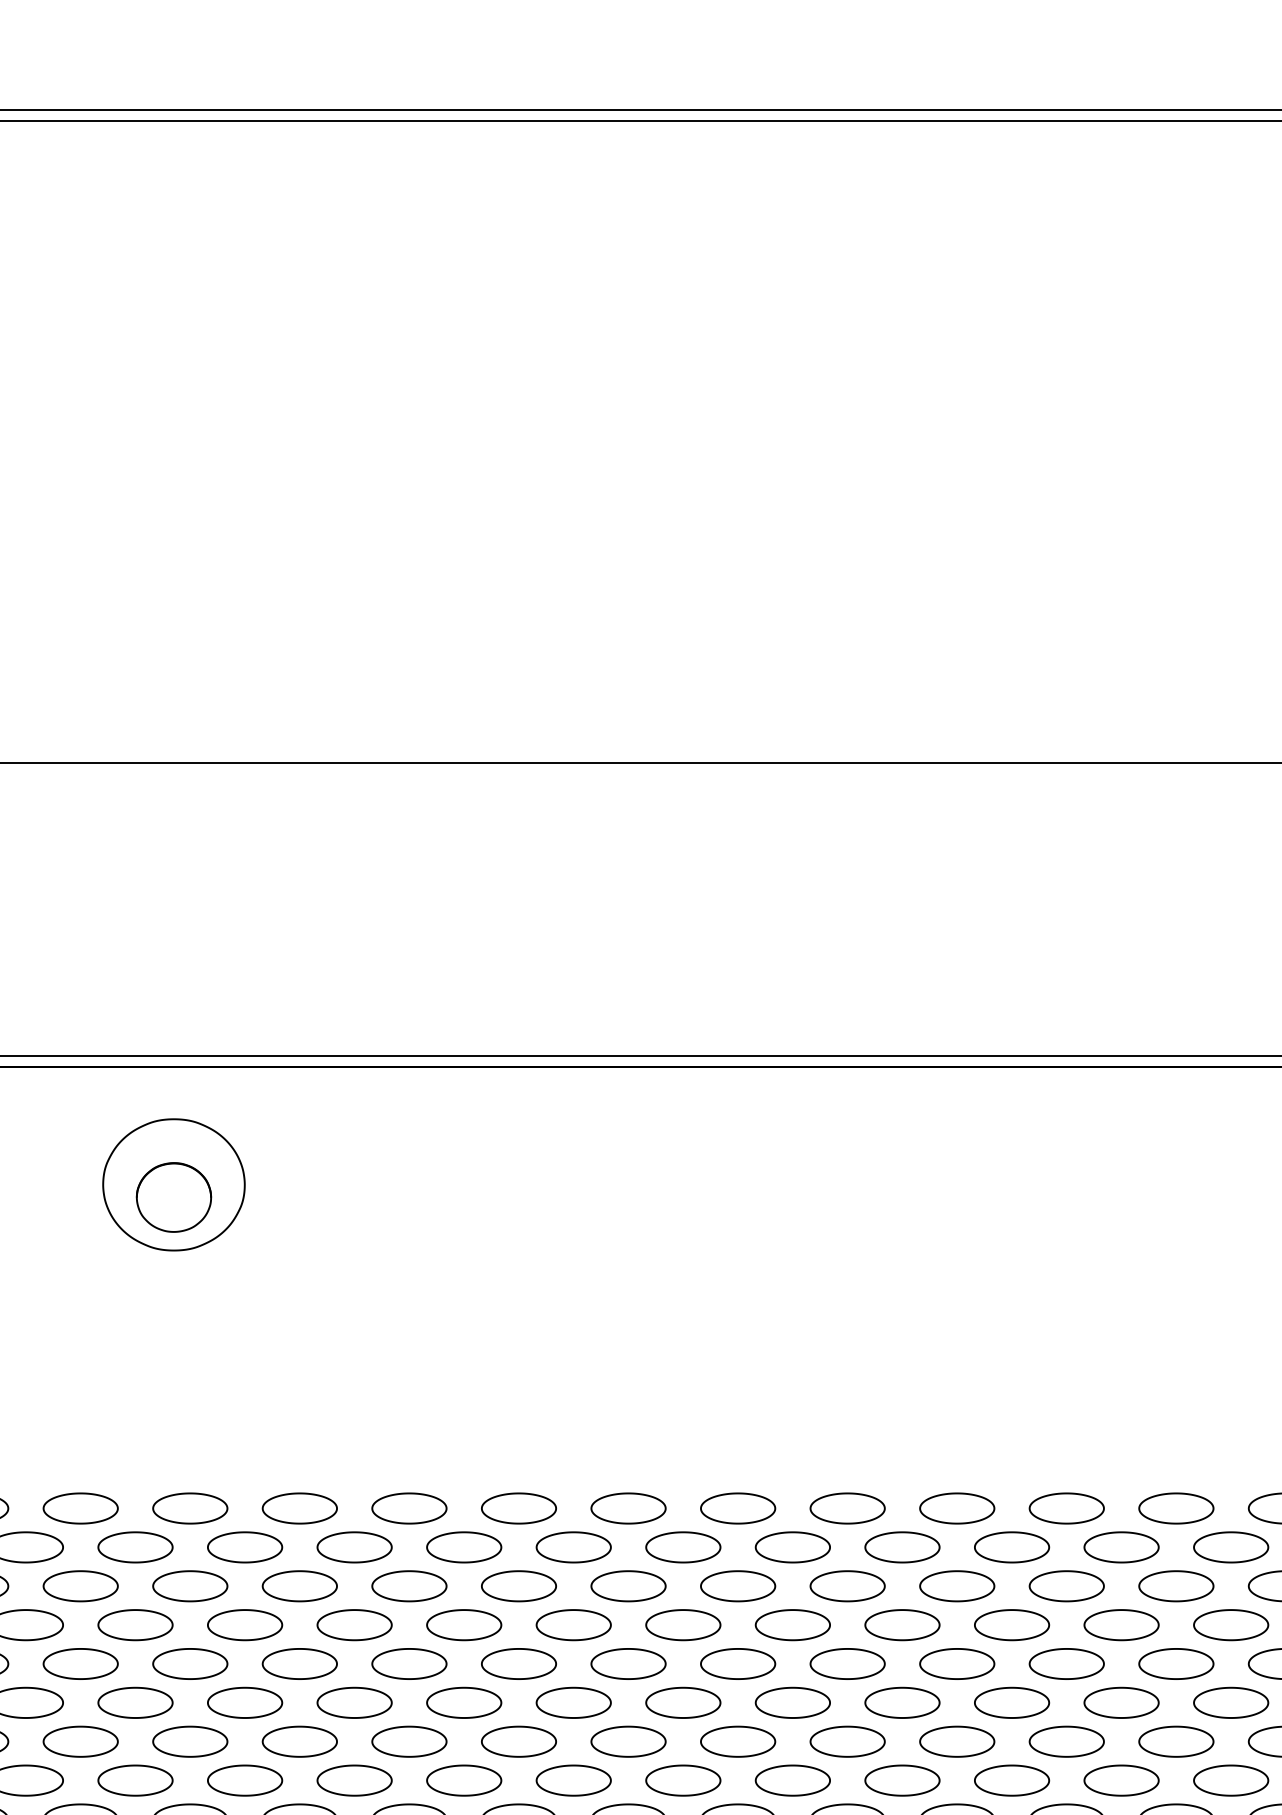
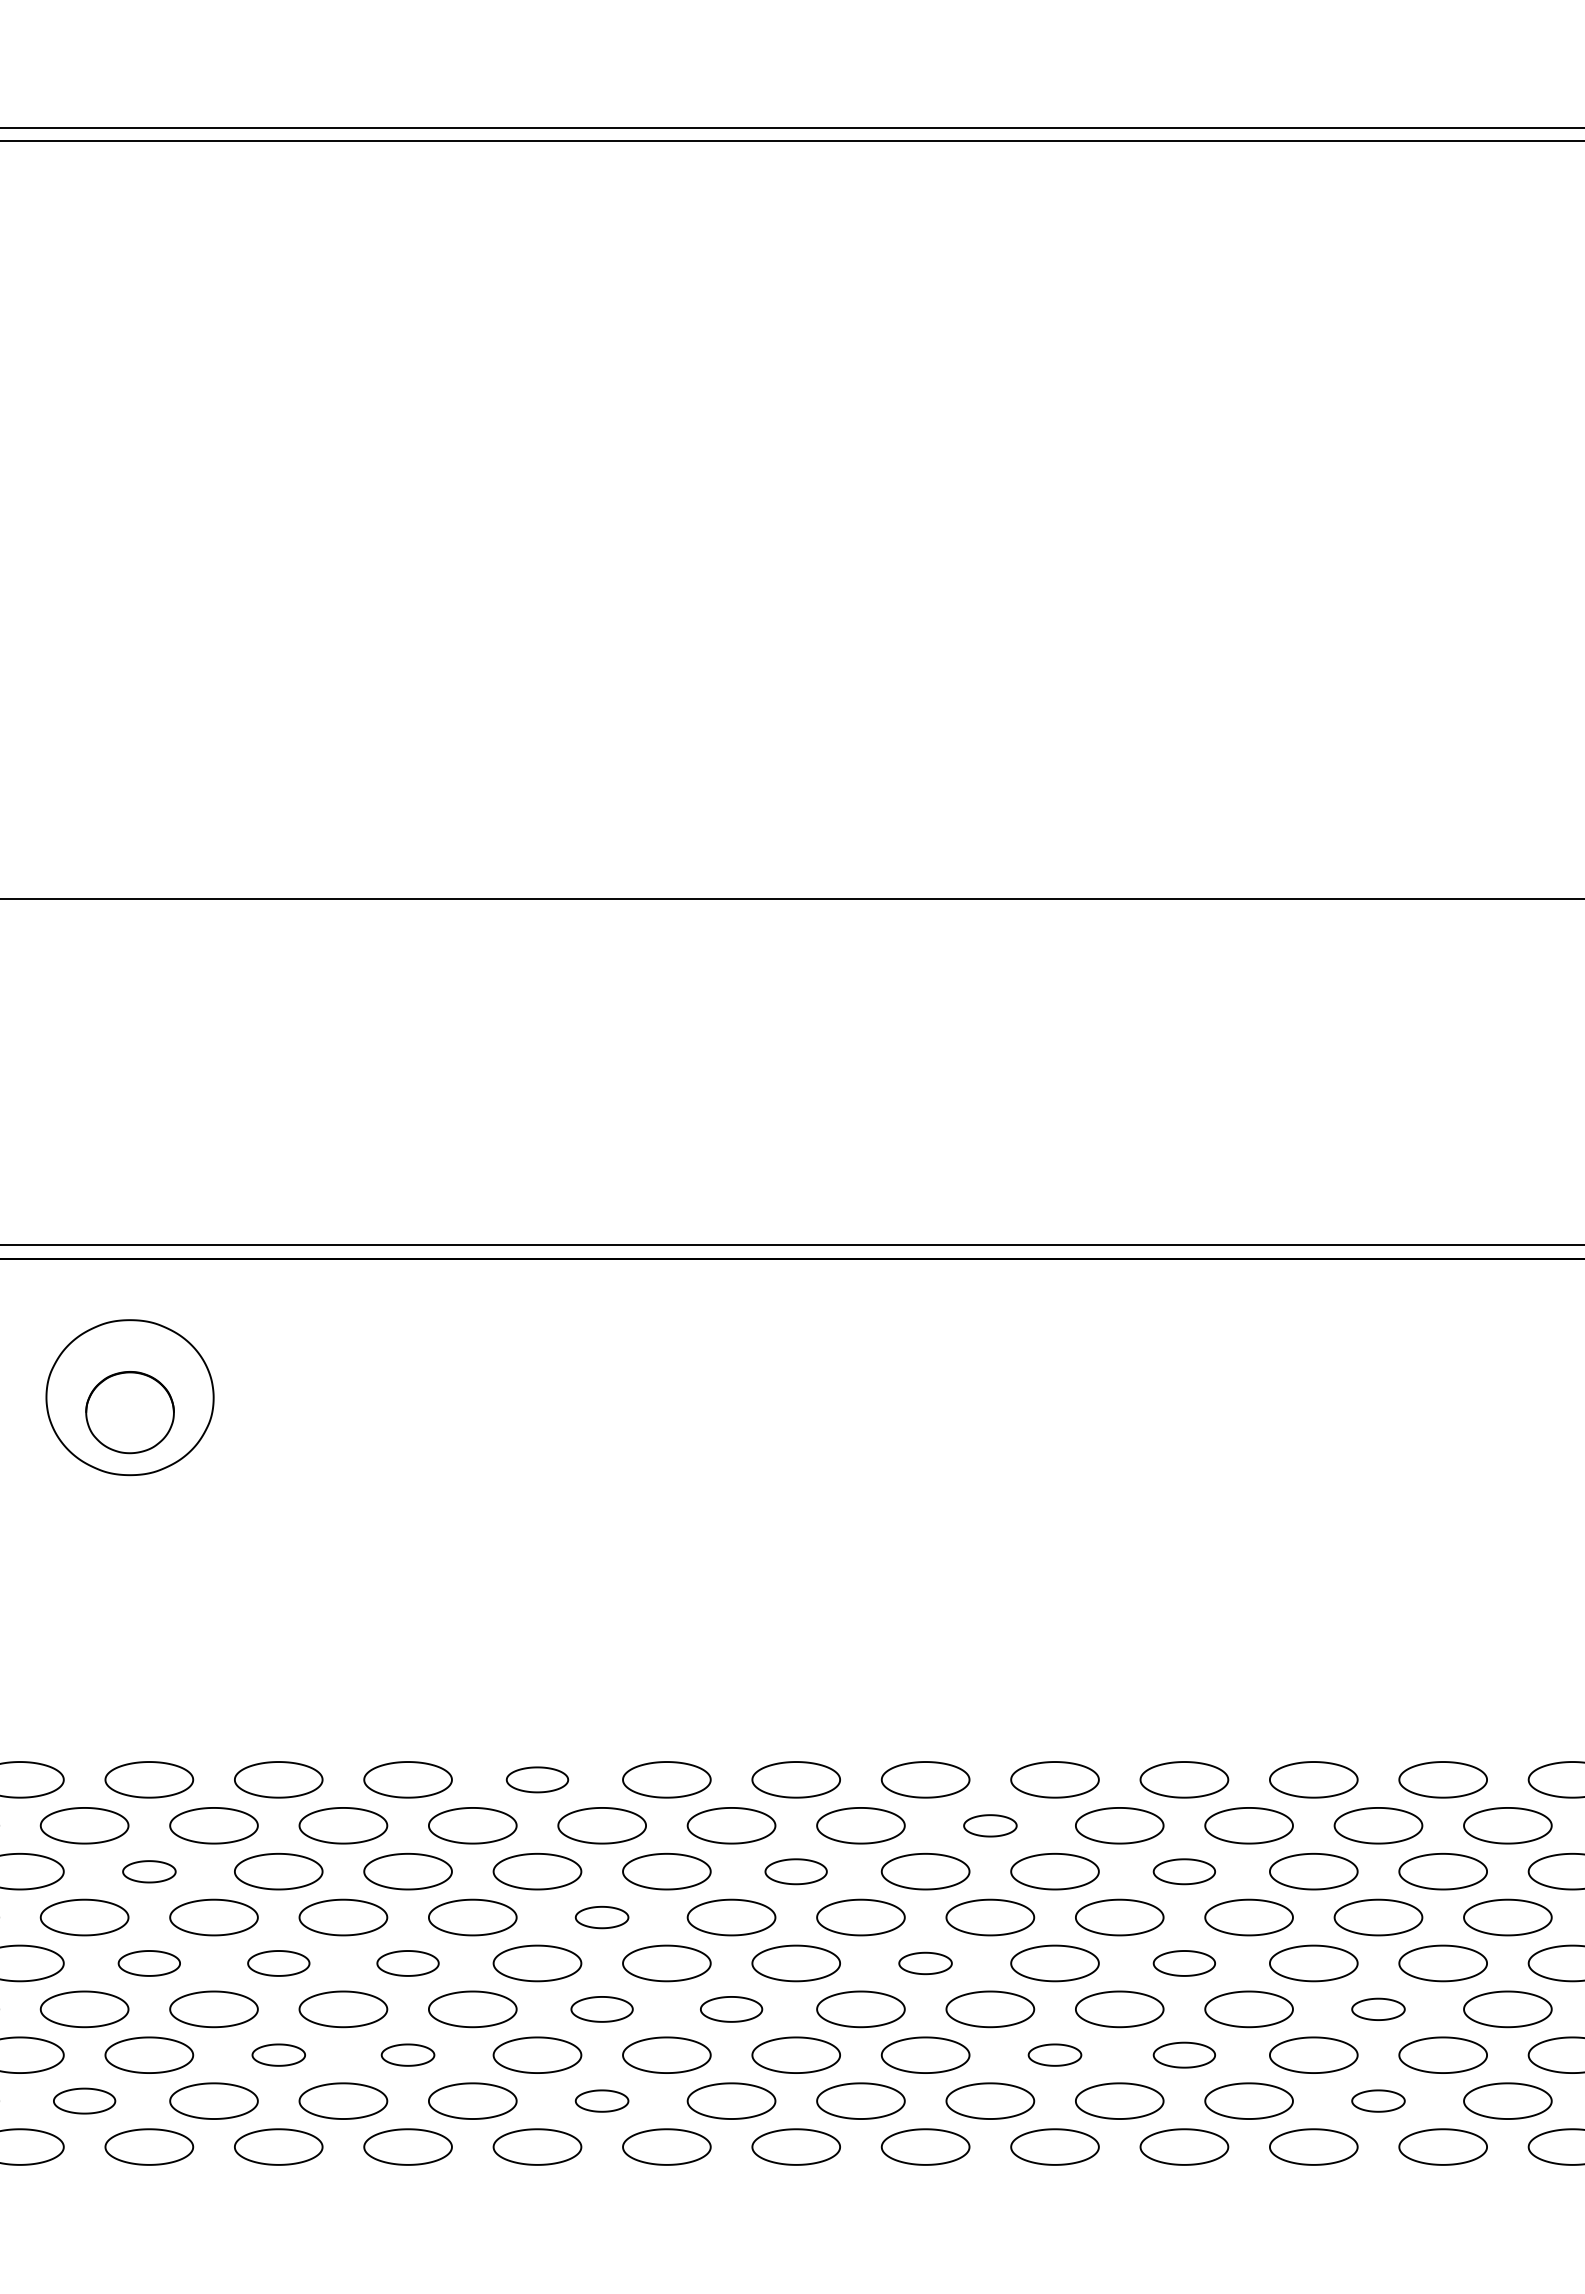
part: (519, 1508) -> (537, 1779), size x0.7
part: (902, 1547) -> (990, 1825), size x0.6
part: (190, 1586) -> (149, 1871), size x0.6
part: (737, 1586) -> (795, 1871), size x0.7
part: (1066, 1586) -> (1184, 1871), size x0.7
part: (573, 1625) -> (601, 1917), size x0.6
part: (190, 1664) -> (149, 1963), size x0.7
part: (299, 1664) -> (278, 1963), size x0.7
part: (408, 1664) -> (407, 1963), size x0.7
part: (847, 1664) -> (925, 1963), size x0.6
part: (1066, 1664) -> (1184, 1963), size x0.7
part: (573, 1703) -> (601, 2009), size x0.7
part: (683, 1703) -> (731, 2009), size x0.7
part: (1231, 1703) -> (1378, 2009), size x0.6
part: (299, 1741) -> (278, 2054), size x0.6
part: (408, 1741) -> (407, 2054), size x0.6
part: (956, 1741) -> (1054, 2054), size x0.6
part: (1066, 1741) -> (1184, 2054), size x0.7
part: (135, 1780) -> (84, 2100), size x0.7
part: (573, 1780) -> (601, 2100), size x0.6
part: (1231, 1780) -> (1378, 2100), size x0.6

